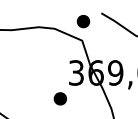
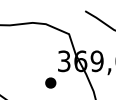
part: (82, 20) -> (69, 17), removed

